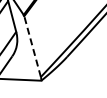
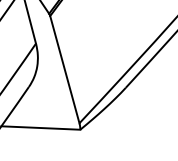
line: (32, 46) -> (64, 69), dashed -> solid

